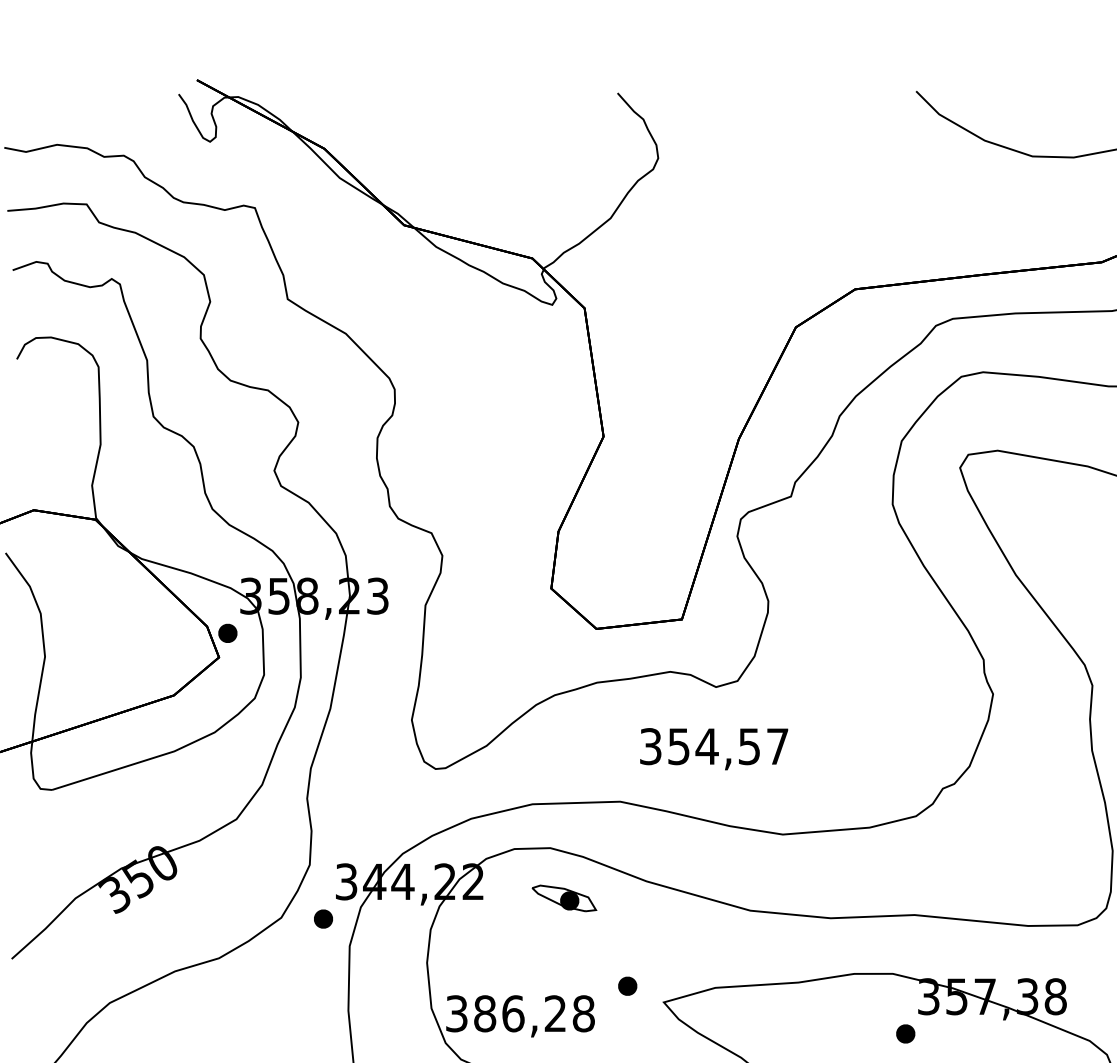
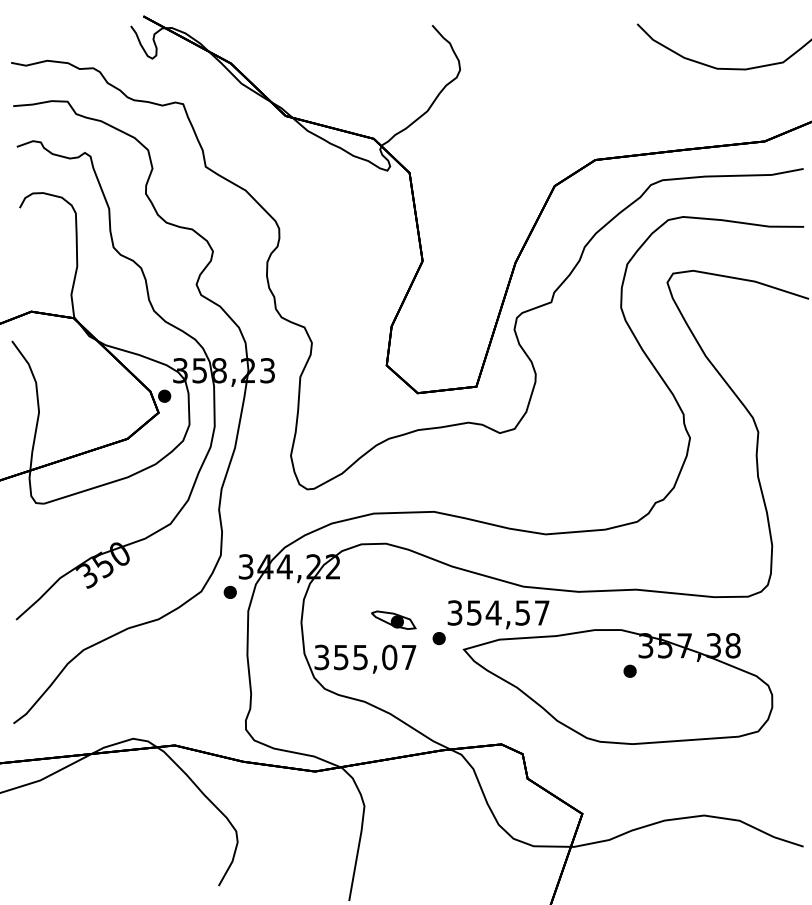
text: (714, 748) -> (498, 614), moved
part: (564, 897) -> (393, 619), moved
text: (533, 1013) -> (374, 657), 386,28 -> 355,07

